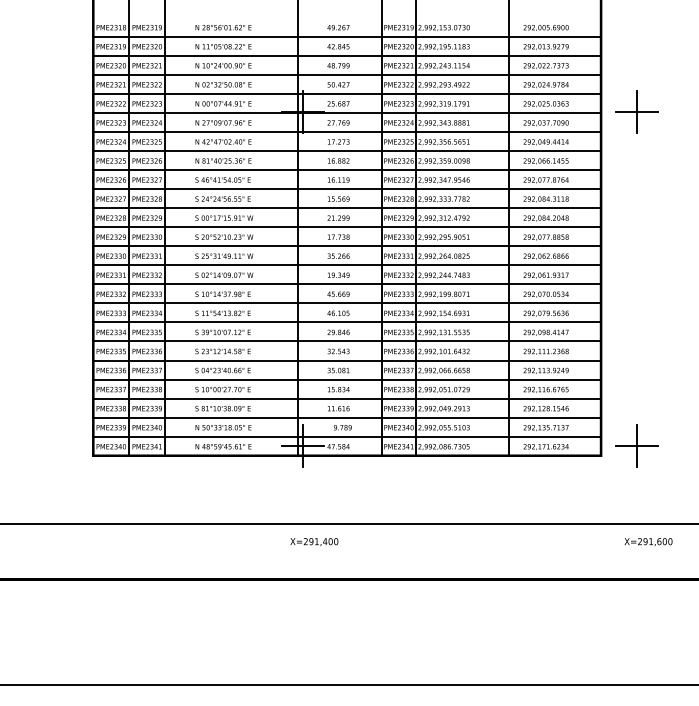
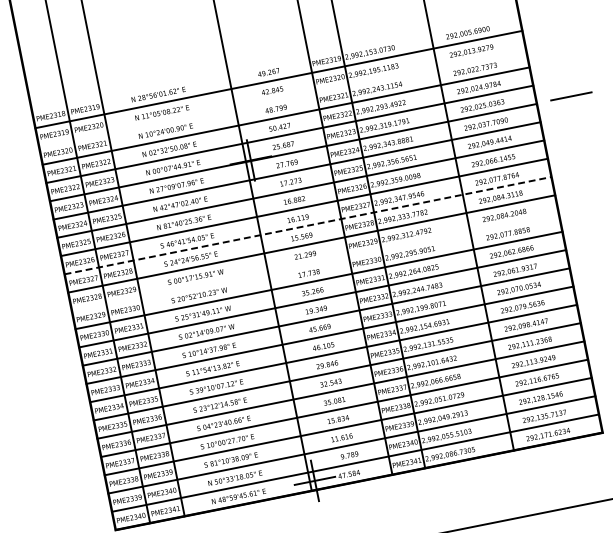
line: (347, 55) -> (282, 97), removed
line: (637, 112) -> (571, 96), removed
line: (347, 189) -> (308, 226), solid -> dashed
line: (347, 227) -> (315, 262), removed

